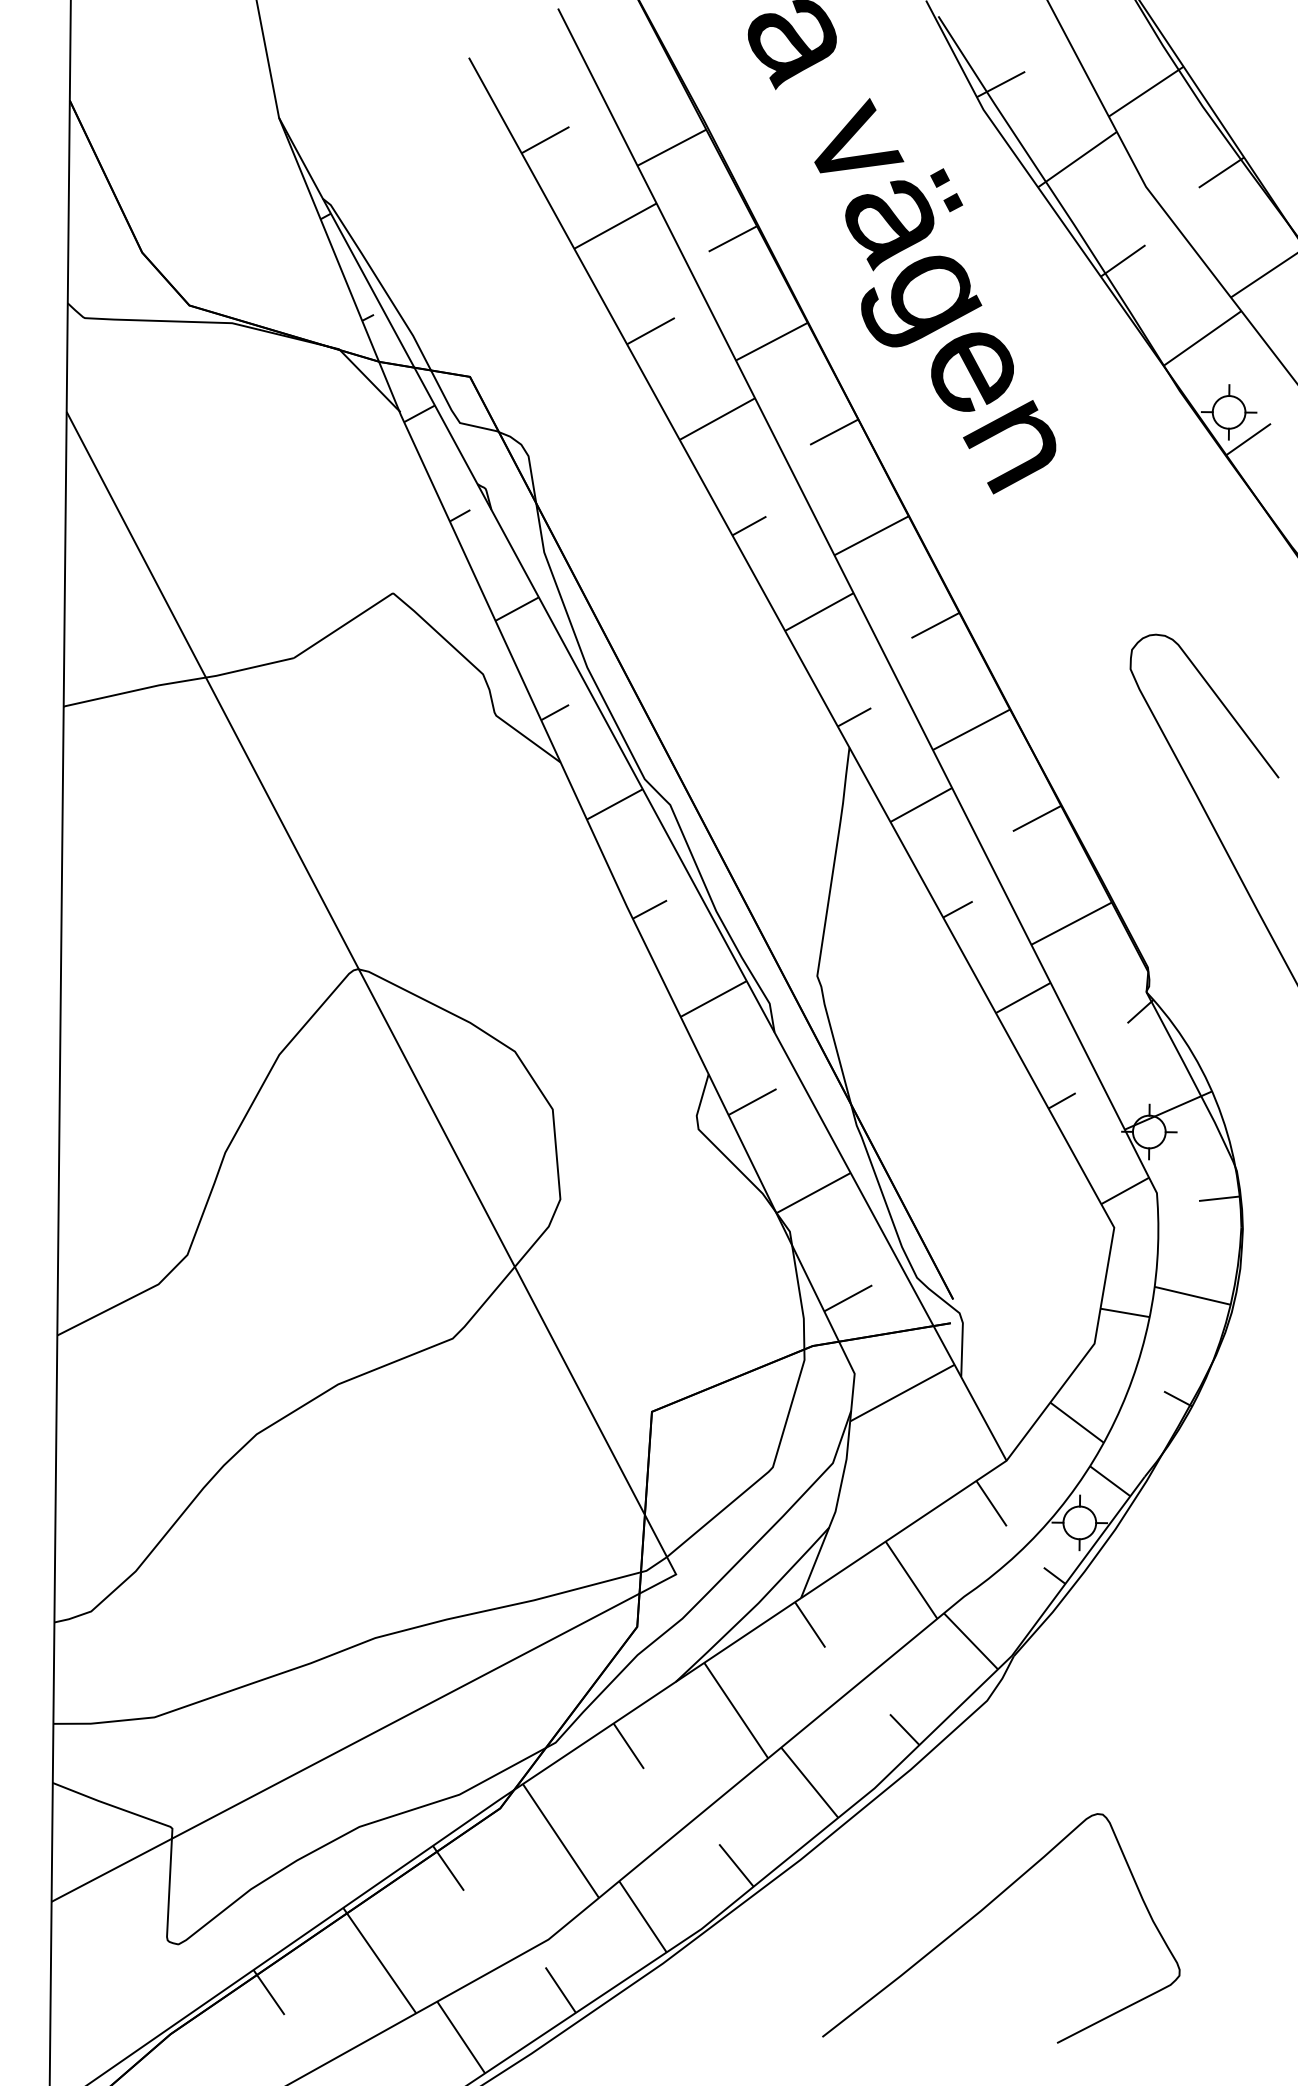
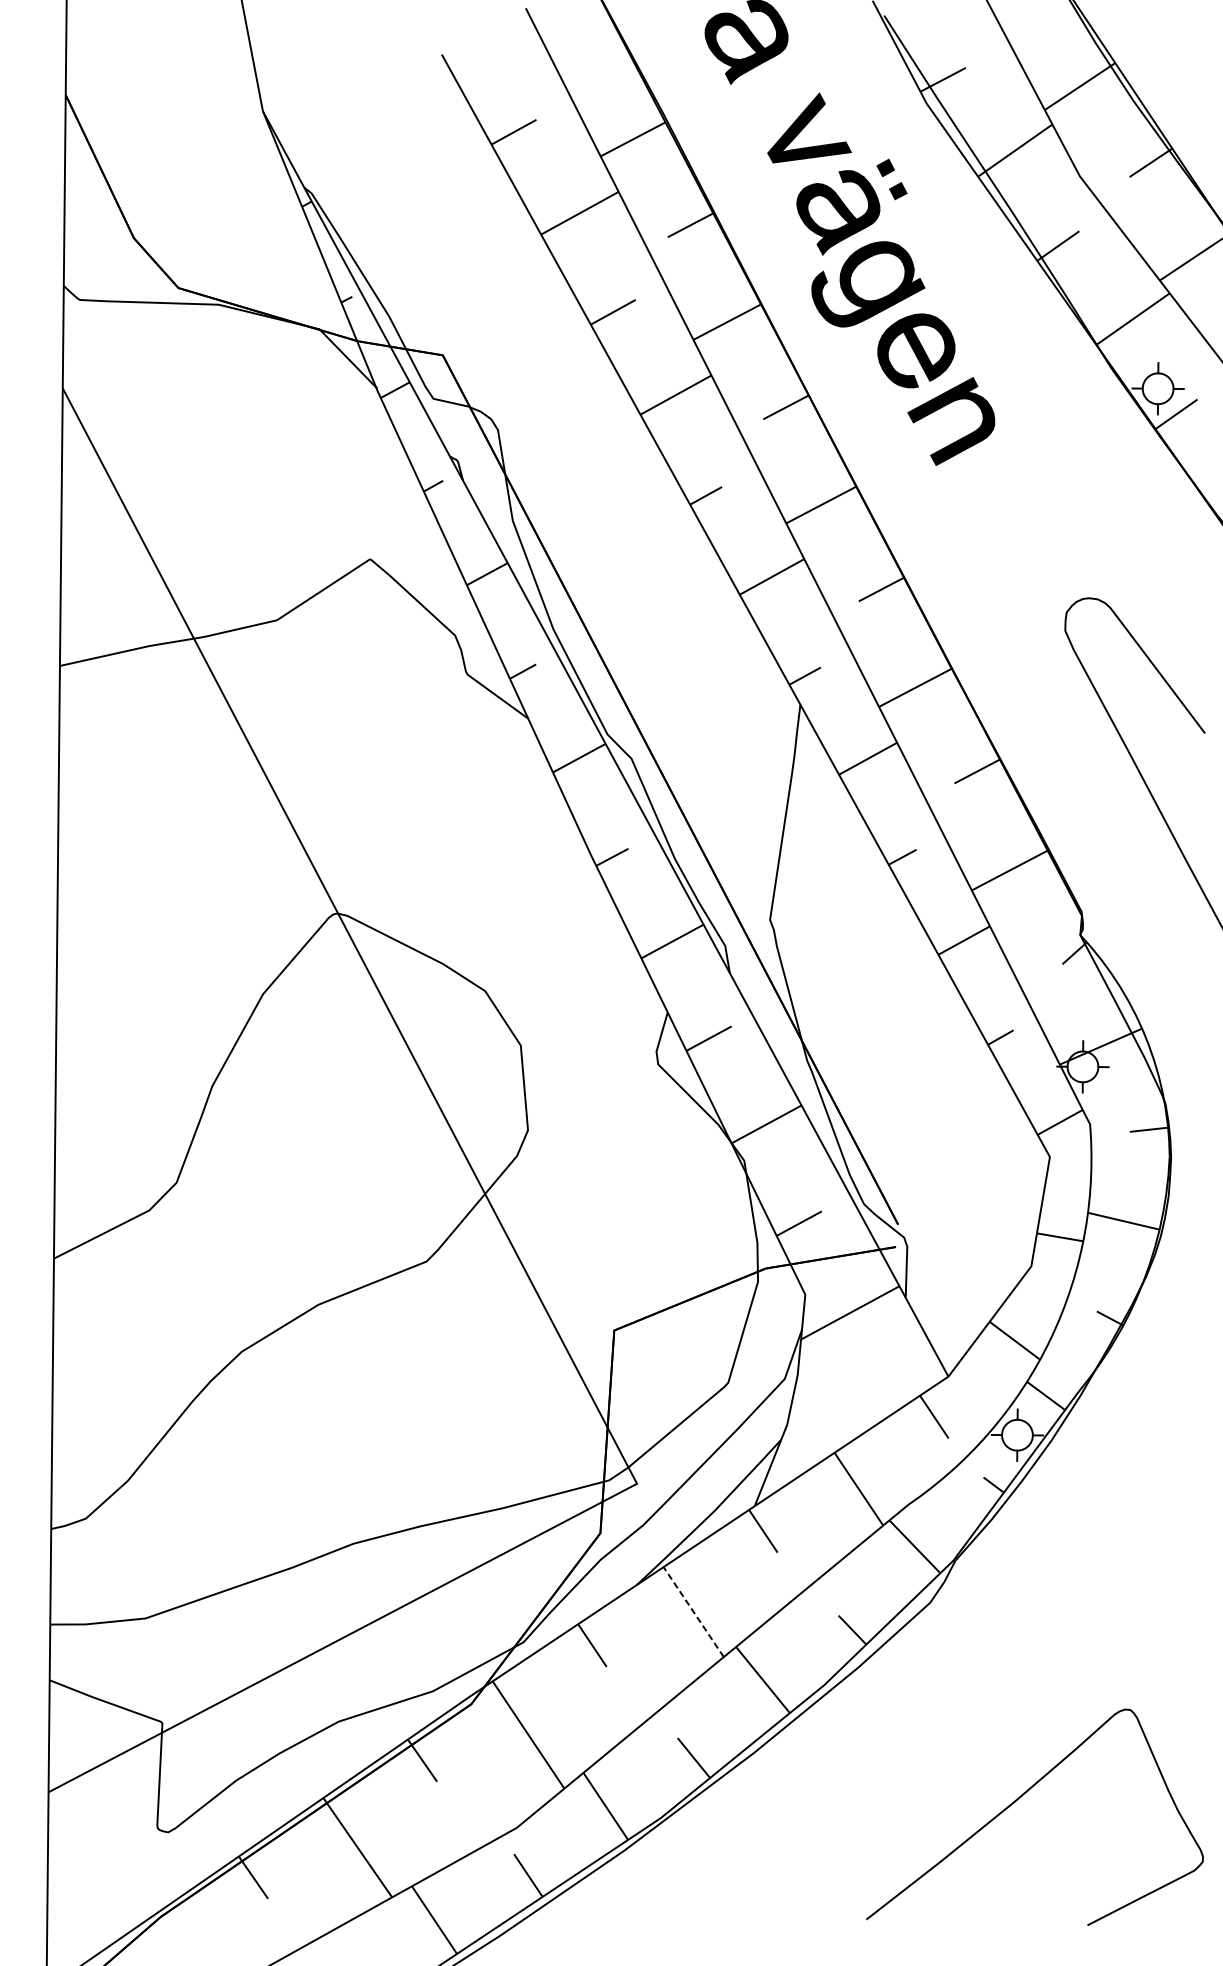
line: (735, 1710) -> (693, 1611), solid -> dashed
curve: (983, 1910) -> (1018, 1800), moved

